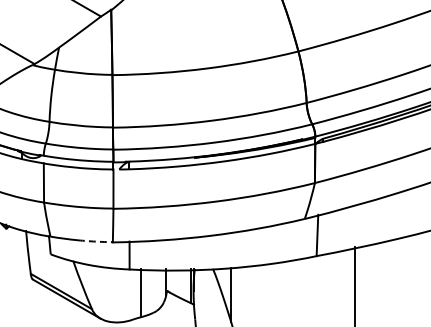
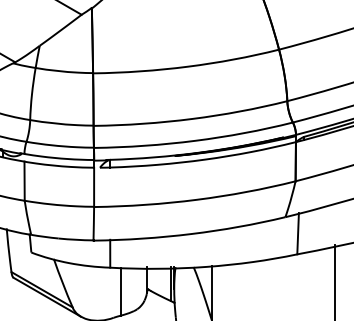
arc: (95, 241) -> (76, 239), dashed -> solid

